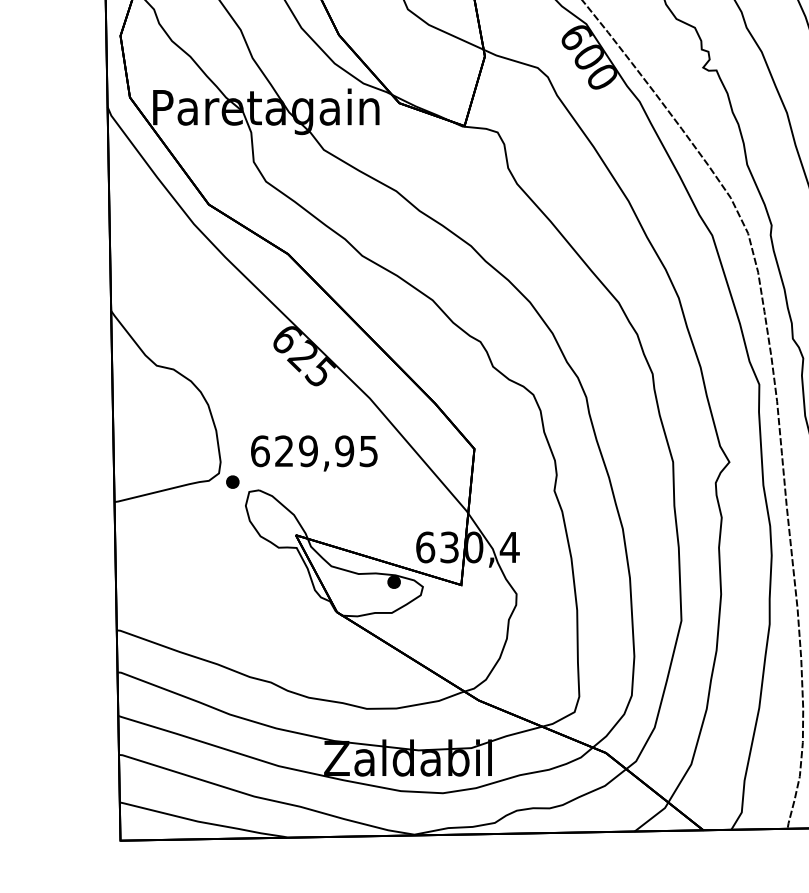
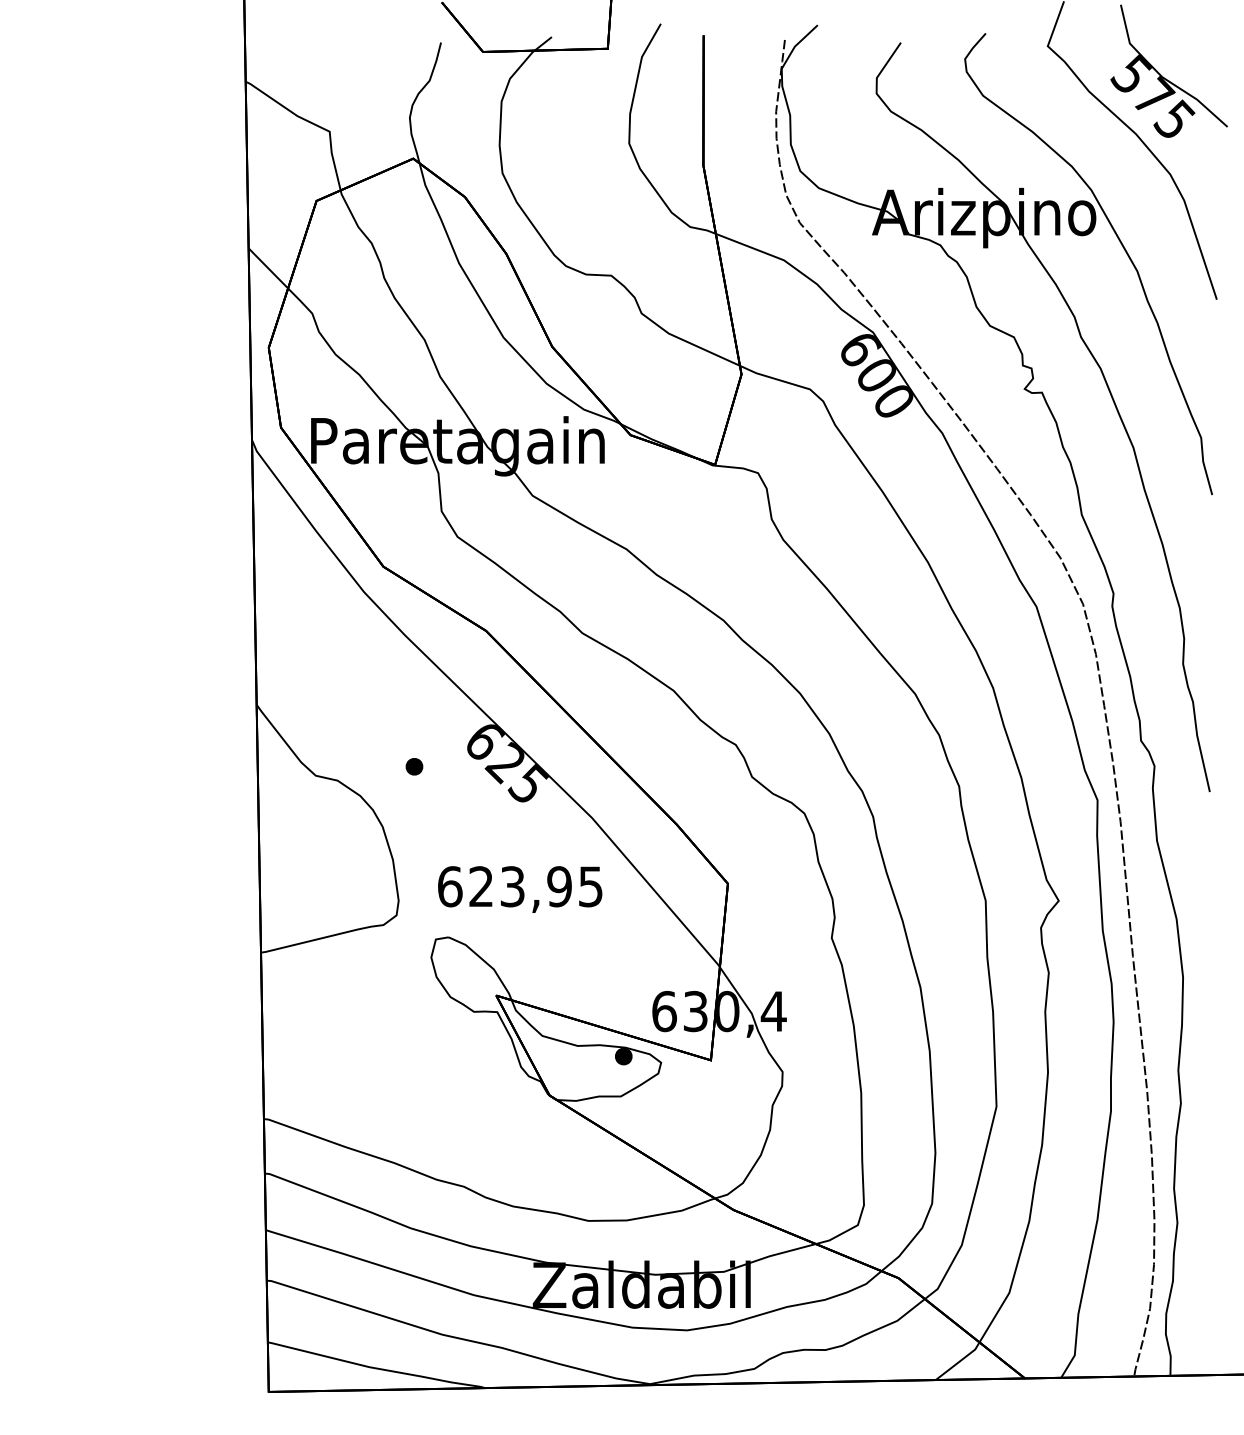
text: (308, 451) -> (512, 886), 629,95 -> 623,95
part: (232, 481) -> (414, 766), moved

